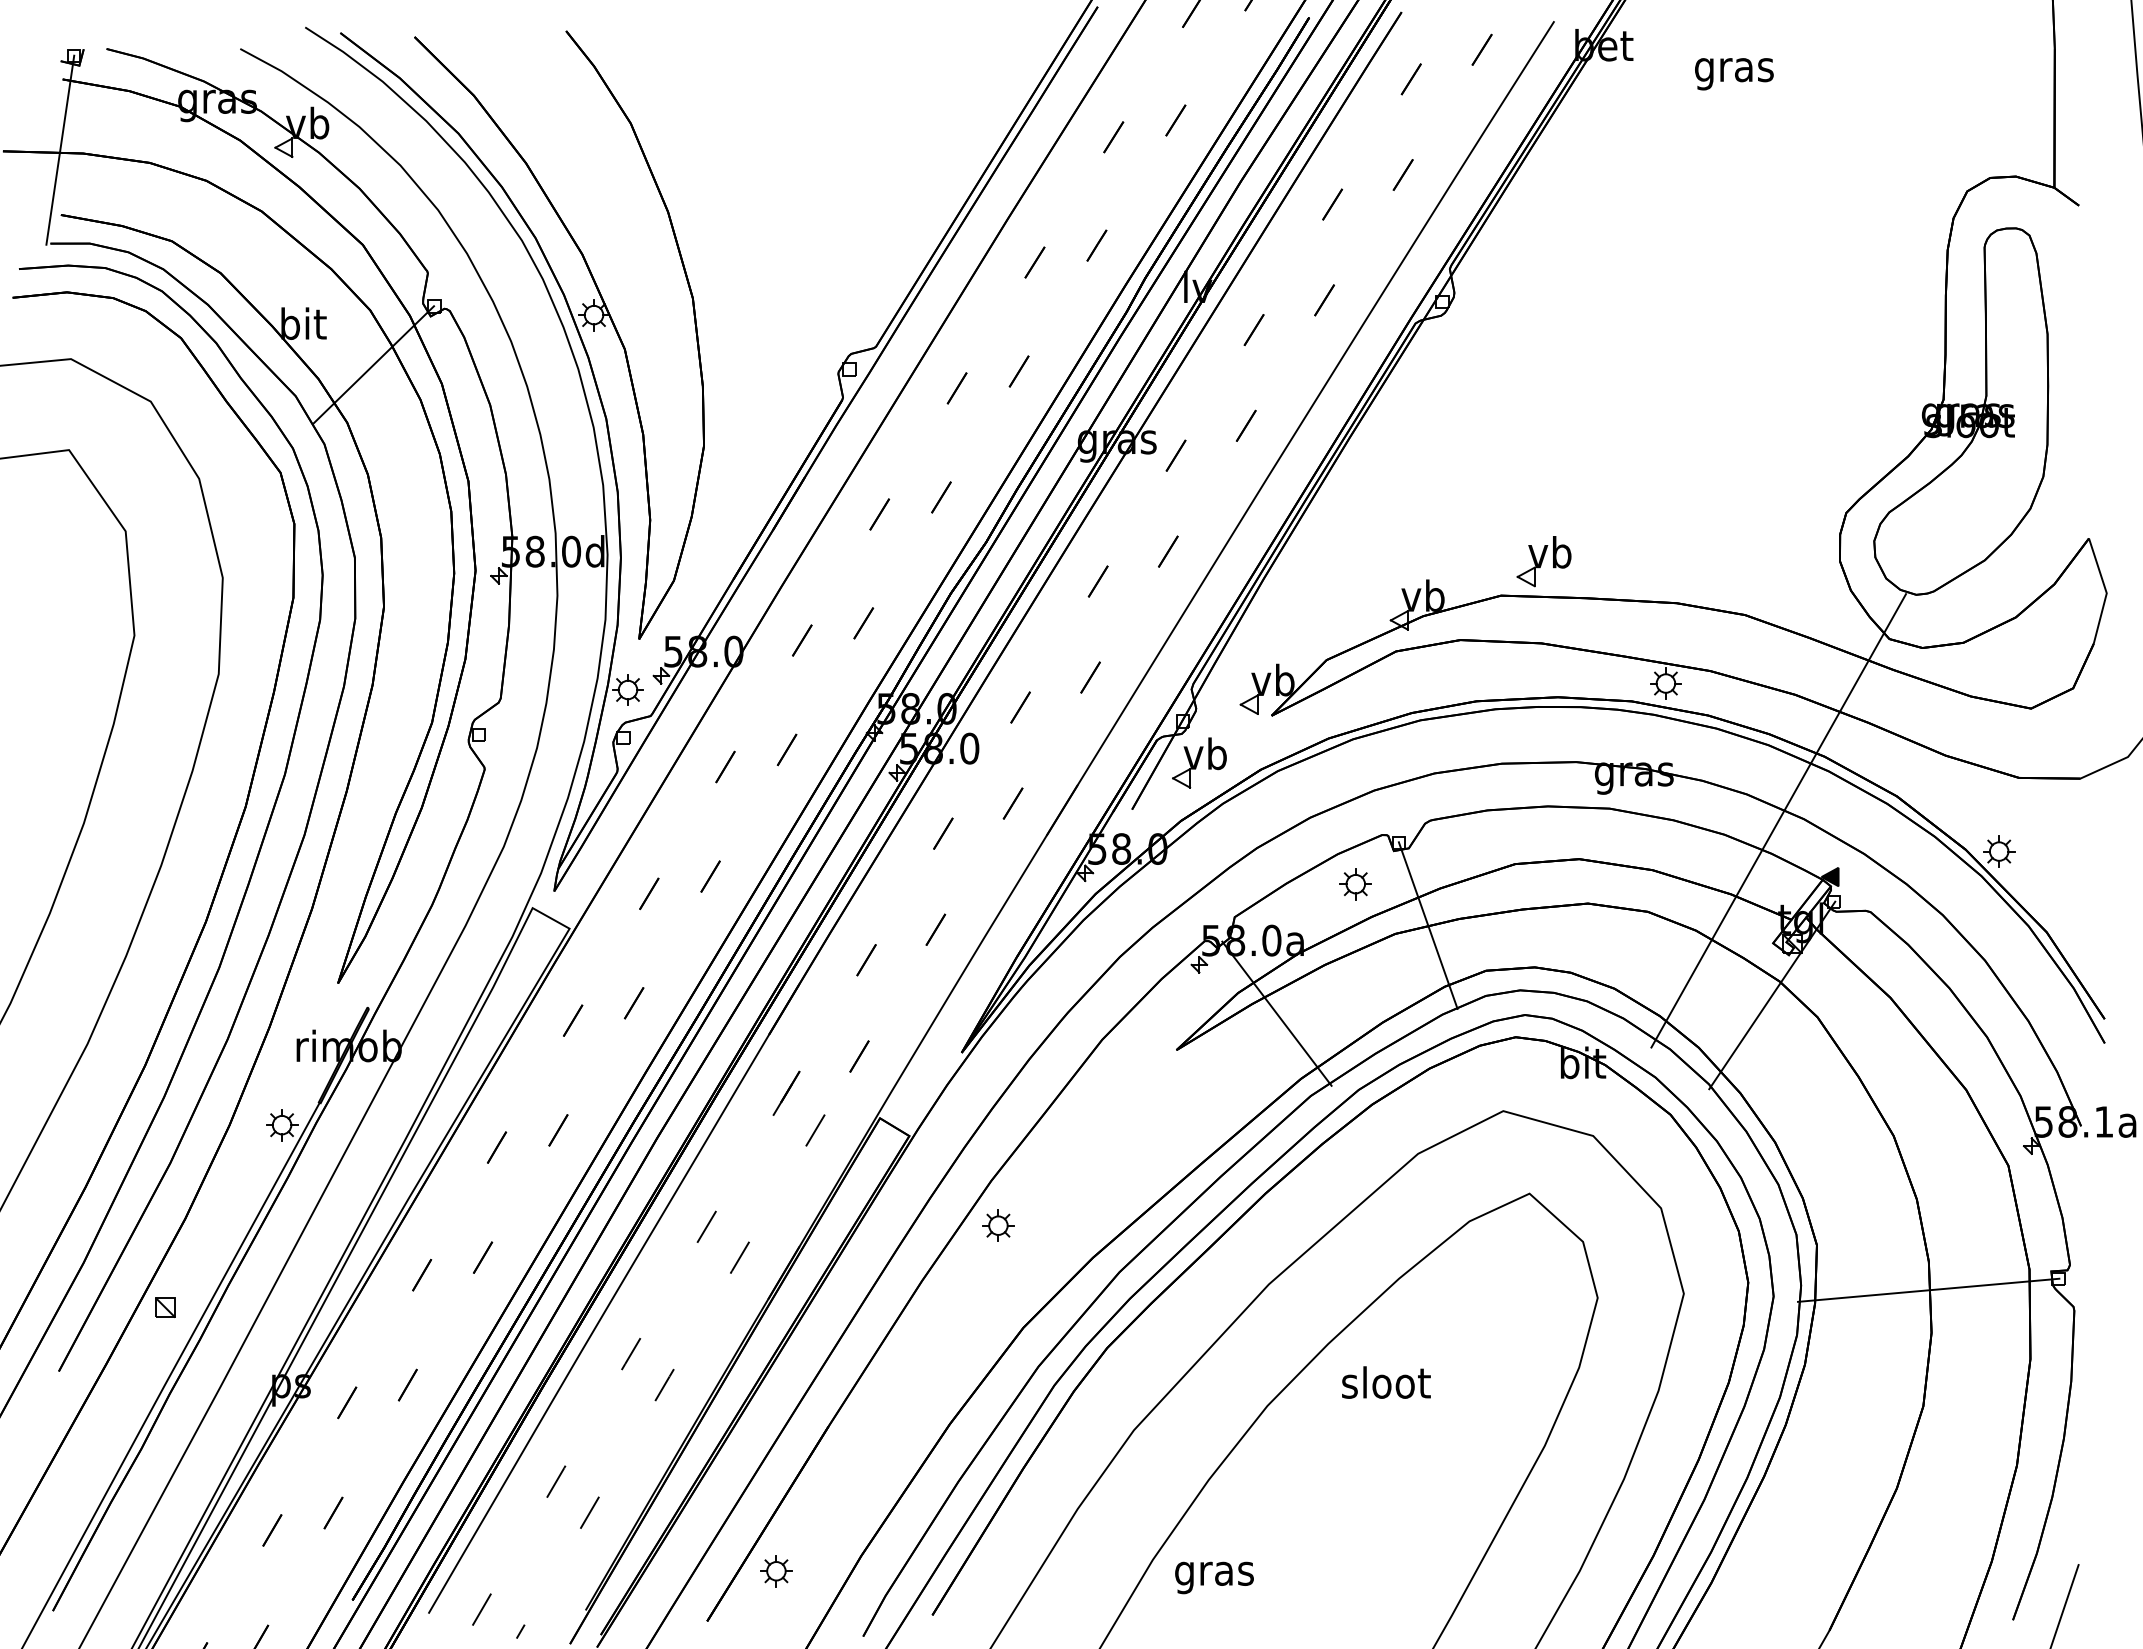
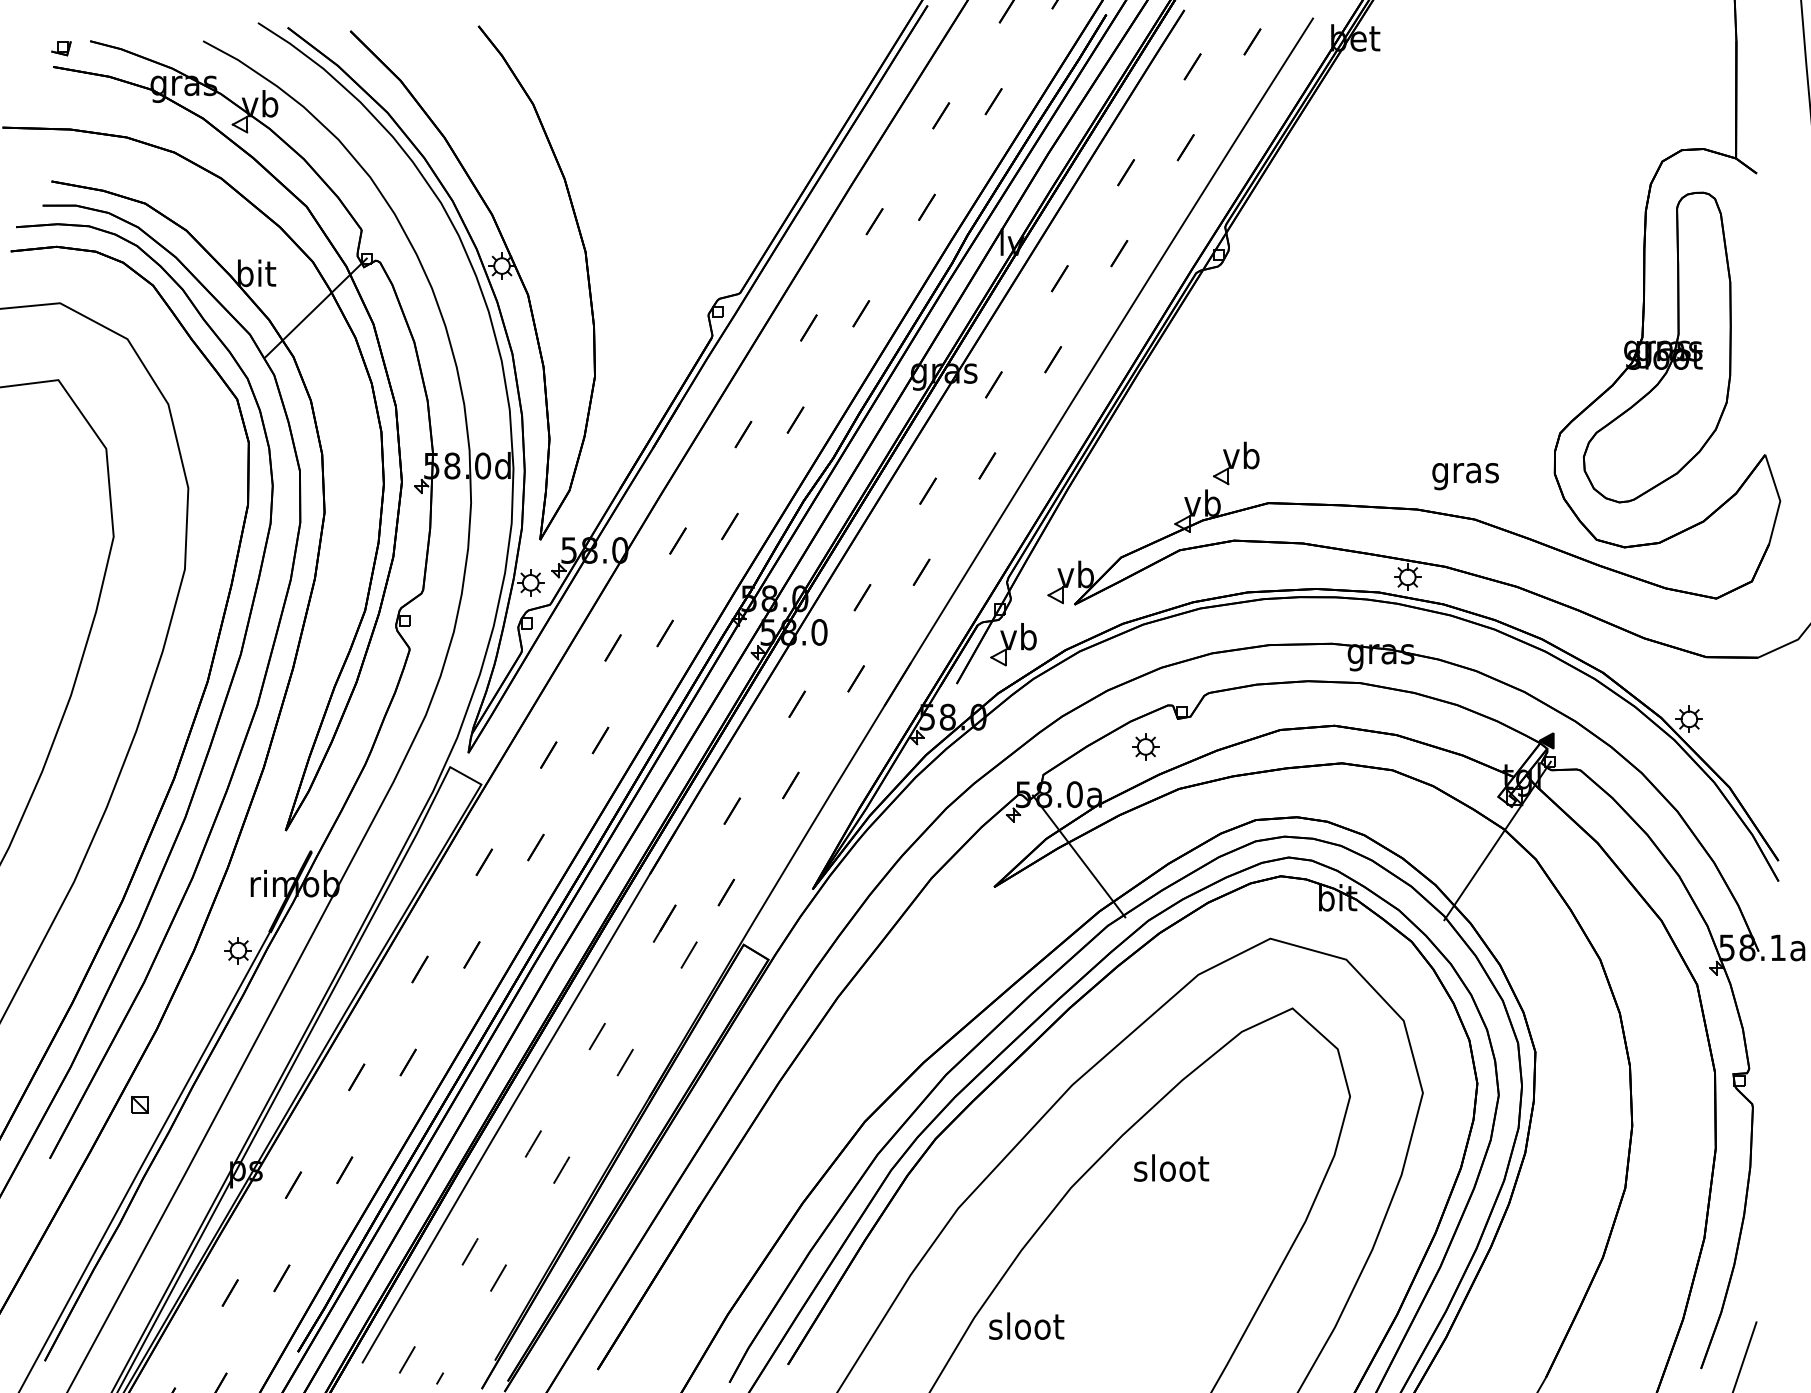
text: (1734, 74) -> (1465, 476), moved
line: (60, 149) -> (51, 126), removed
part: (1543, 561) -> (1235, 463), moved
line: (1778, 820) -> (1502, 693), removed
line: (1427, 925) -> (1206, 781), removed
part: (998, 1225) -> (843, 1035), removed
line: (1928, 1289) -> (1629, 1089), removed
part: (776, 1571) -> (656, 1327), removed
text: (1214, 1573) -> (1026, 1329), gras -> sloot

